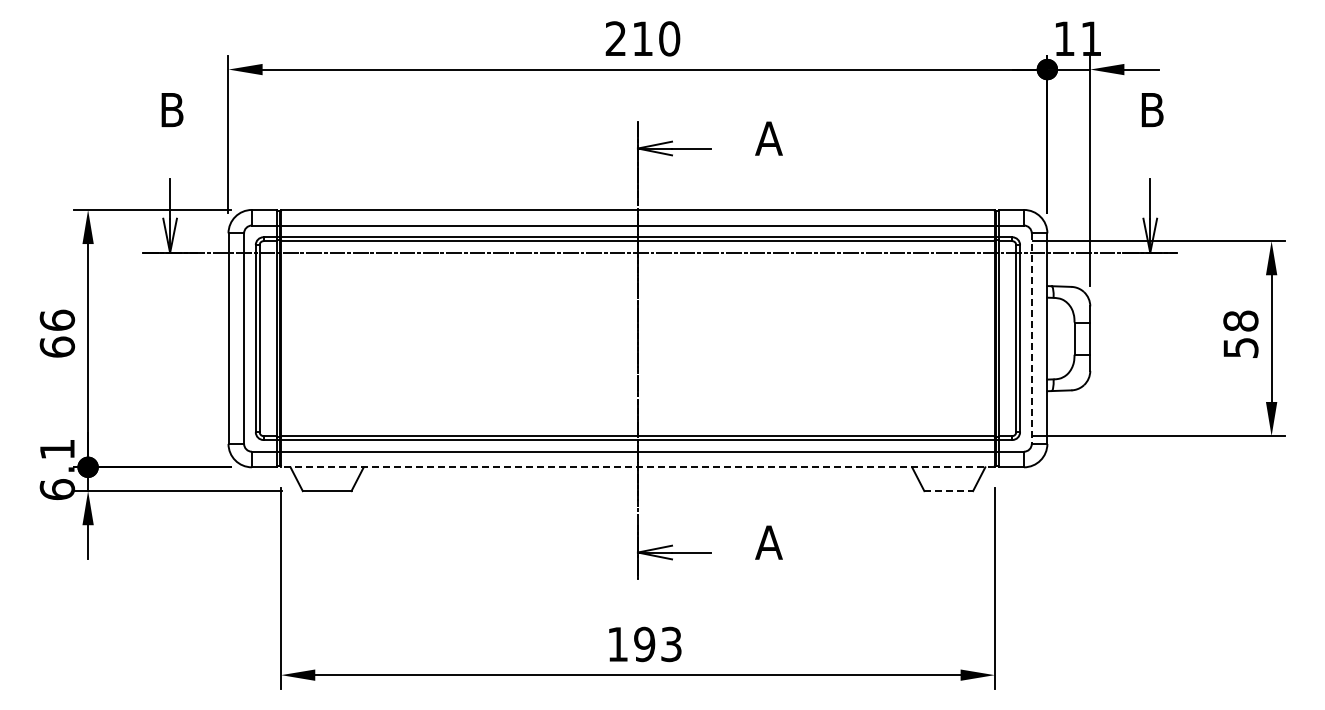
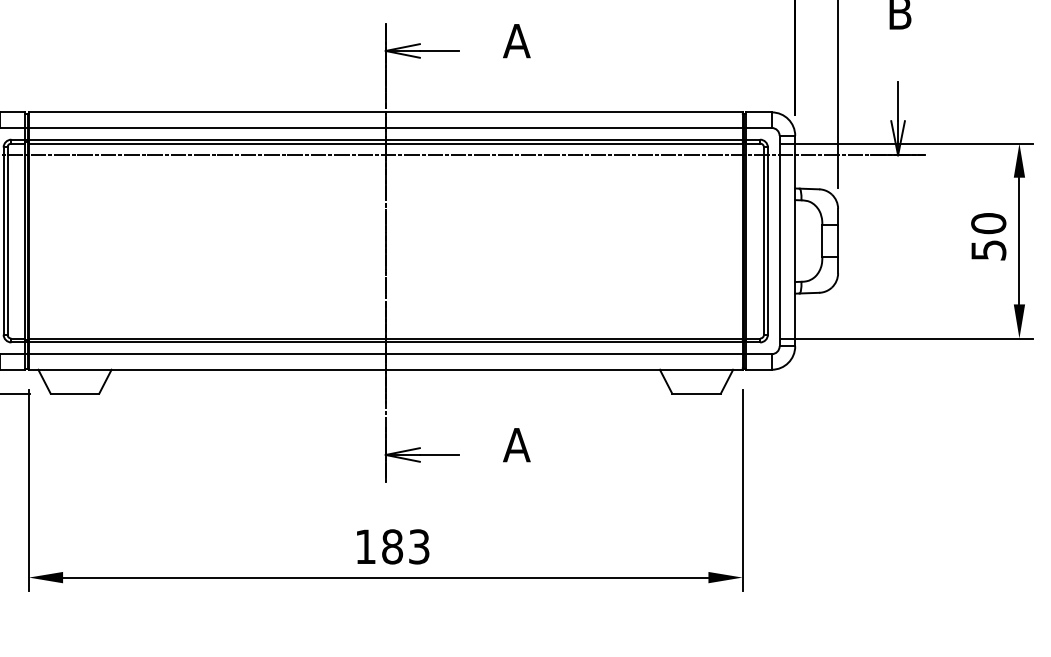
text: (1240, 320) -> (988, 222), 58 -> 50
line: (1031, 339) -> (779, 241), dashed -> solid
line: (637, 467) -> (385, 369), dashed -> solid
line: (949, 491) -> (697, 393), dashed -> solid
text: (644, 644) -> (392, 546), 193 -> 183

